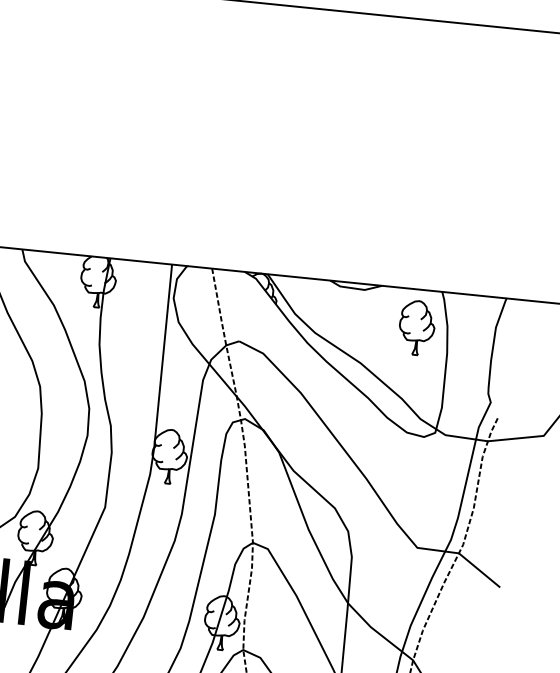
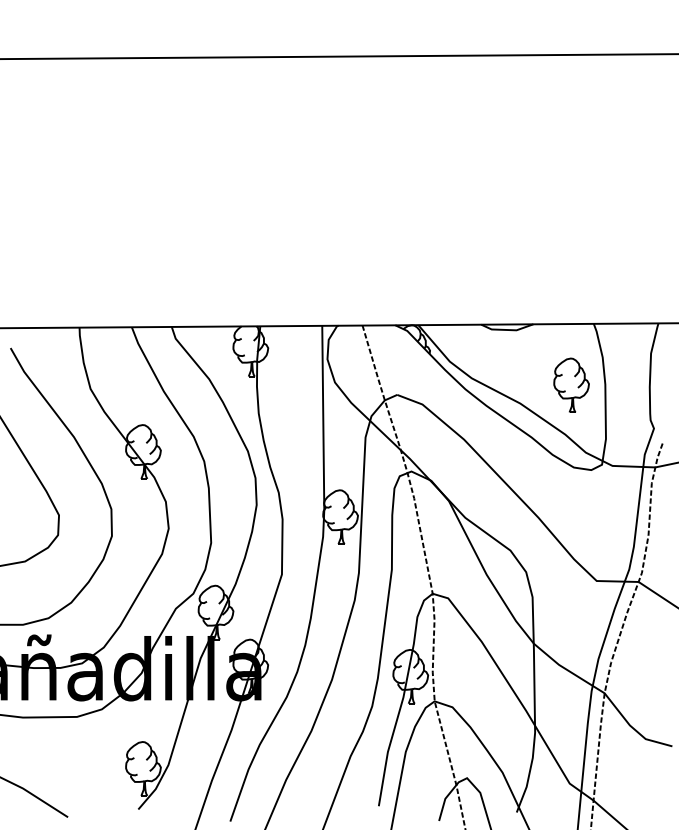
part: (417, 327) -> (571, 384), moved

